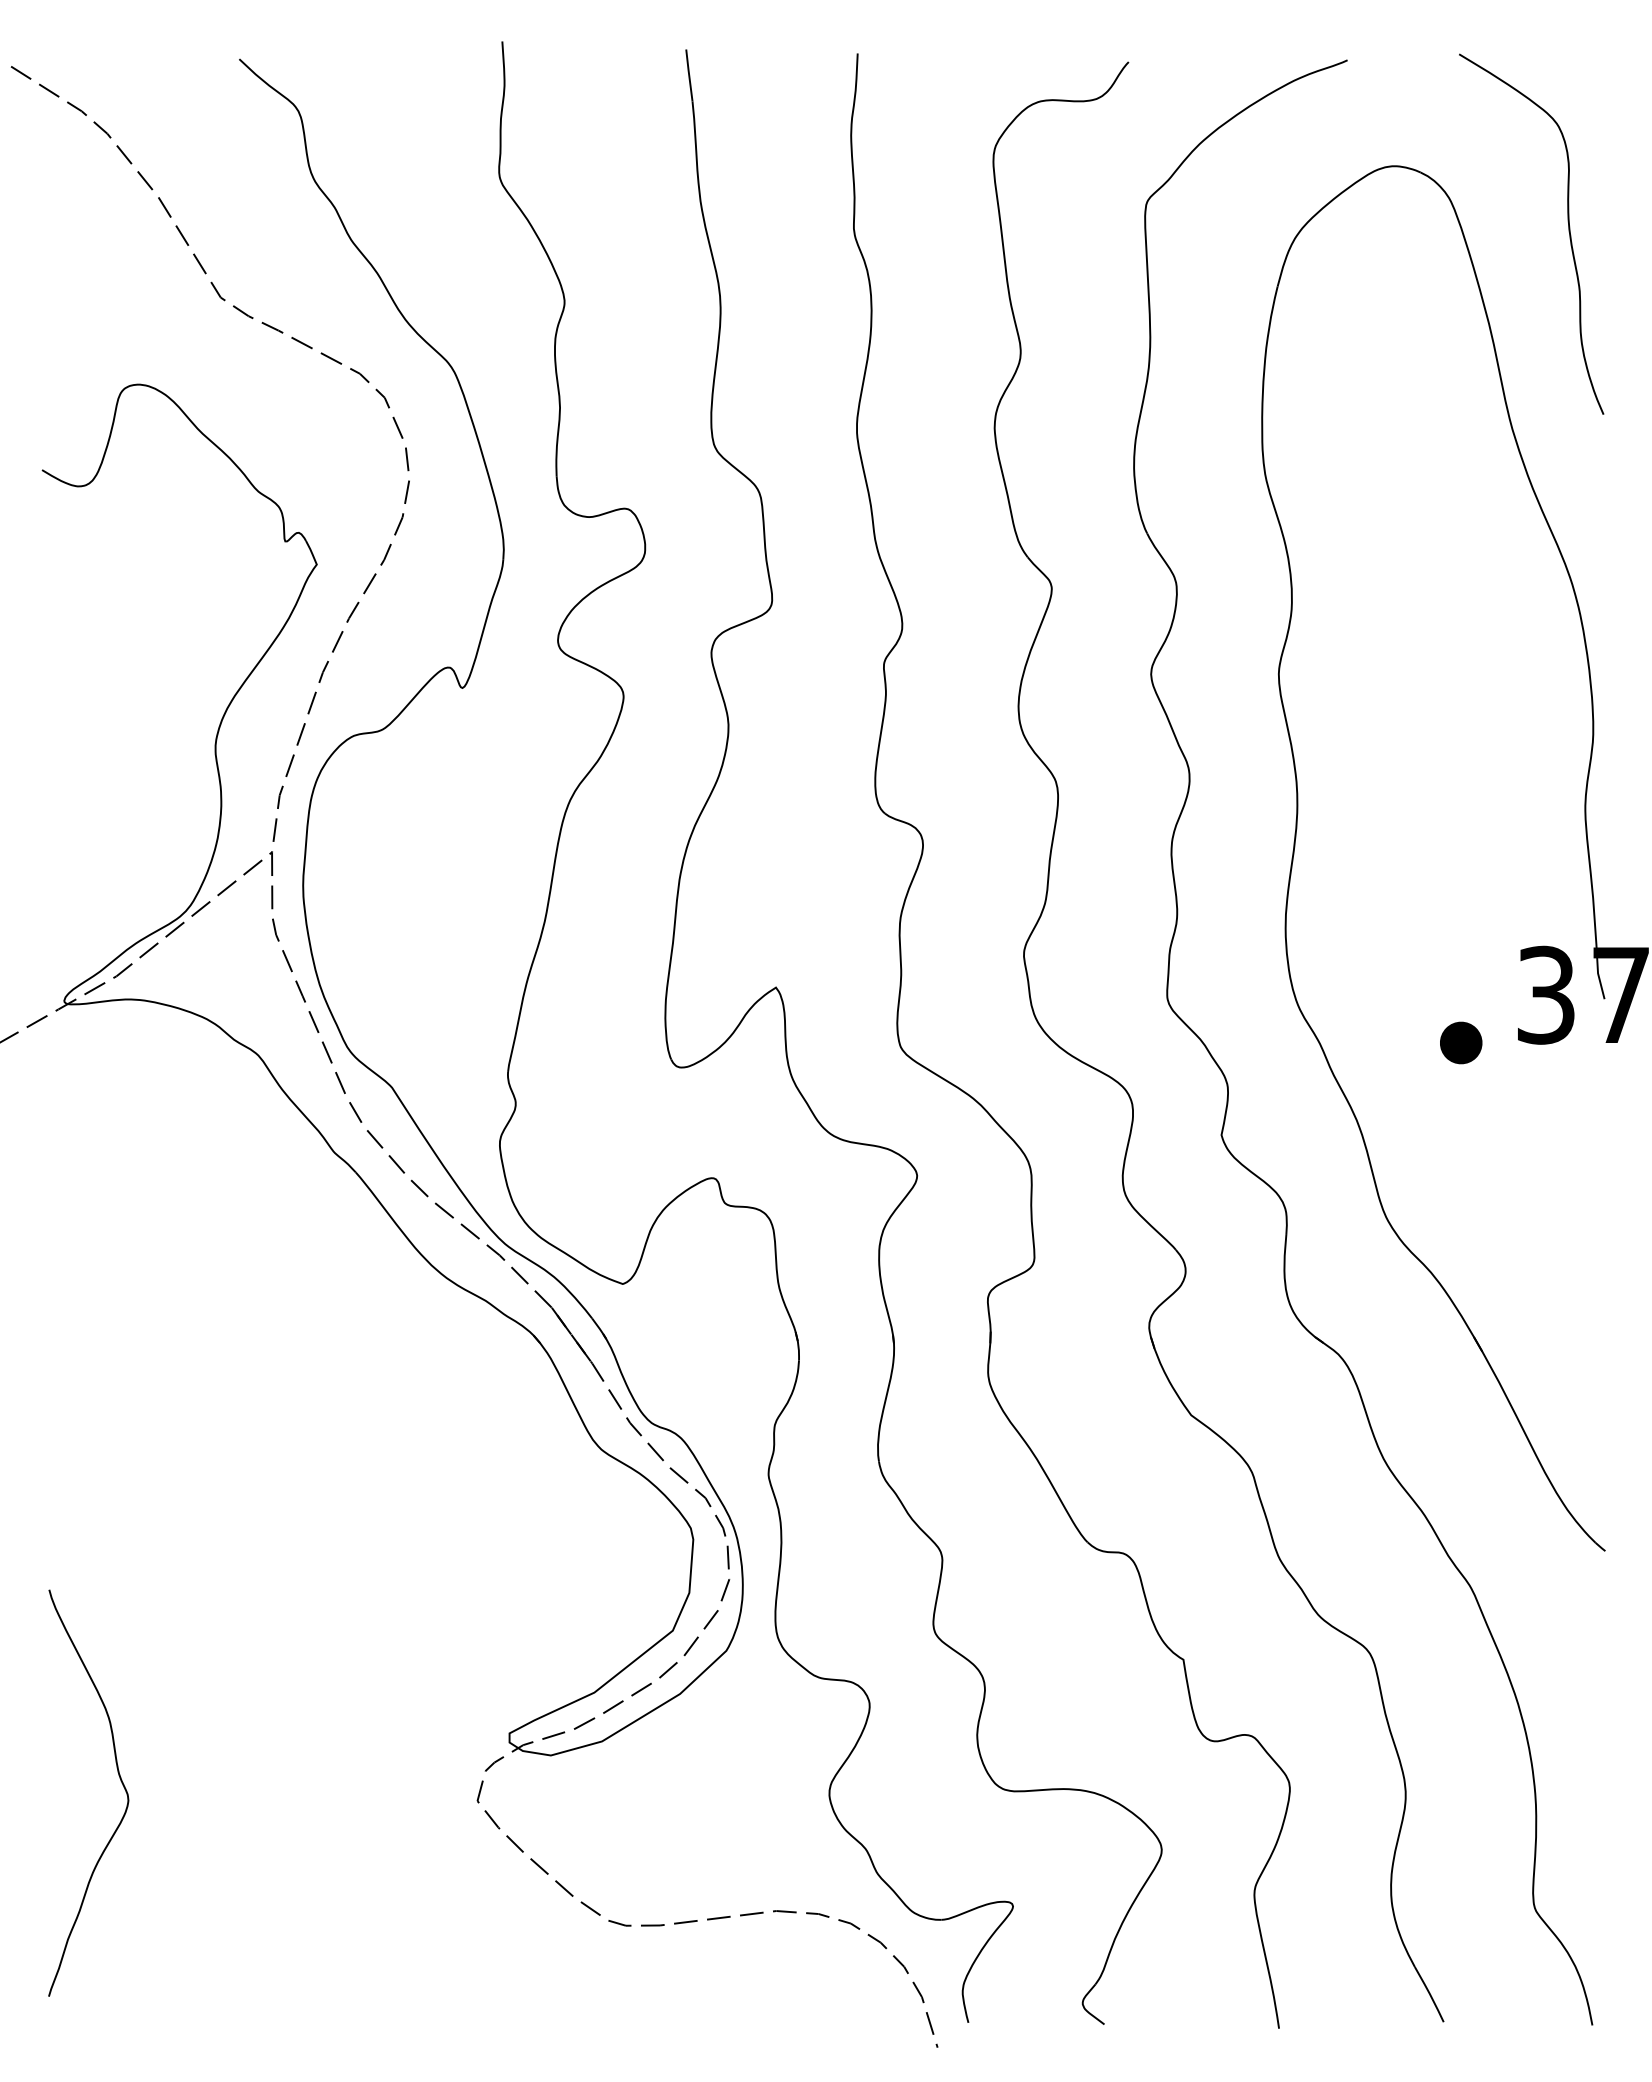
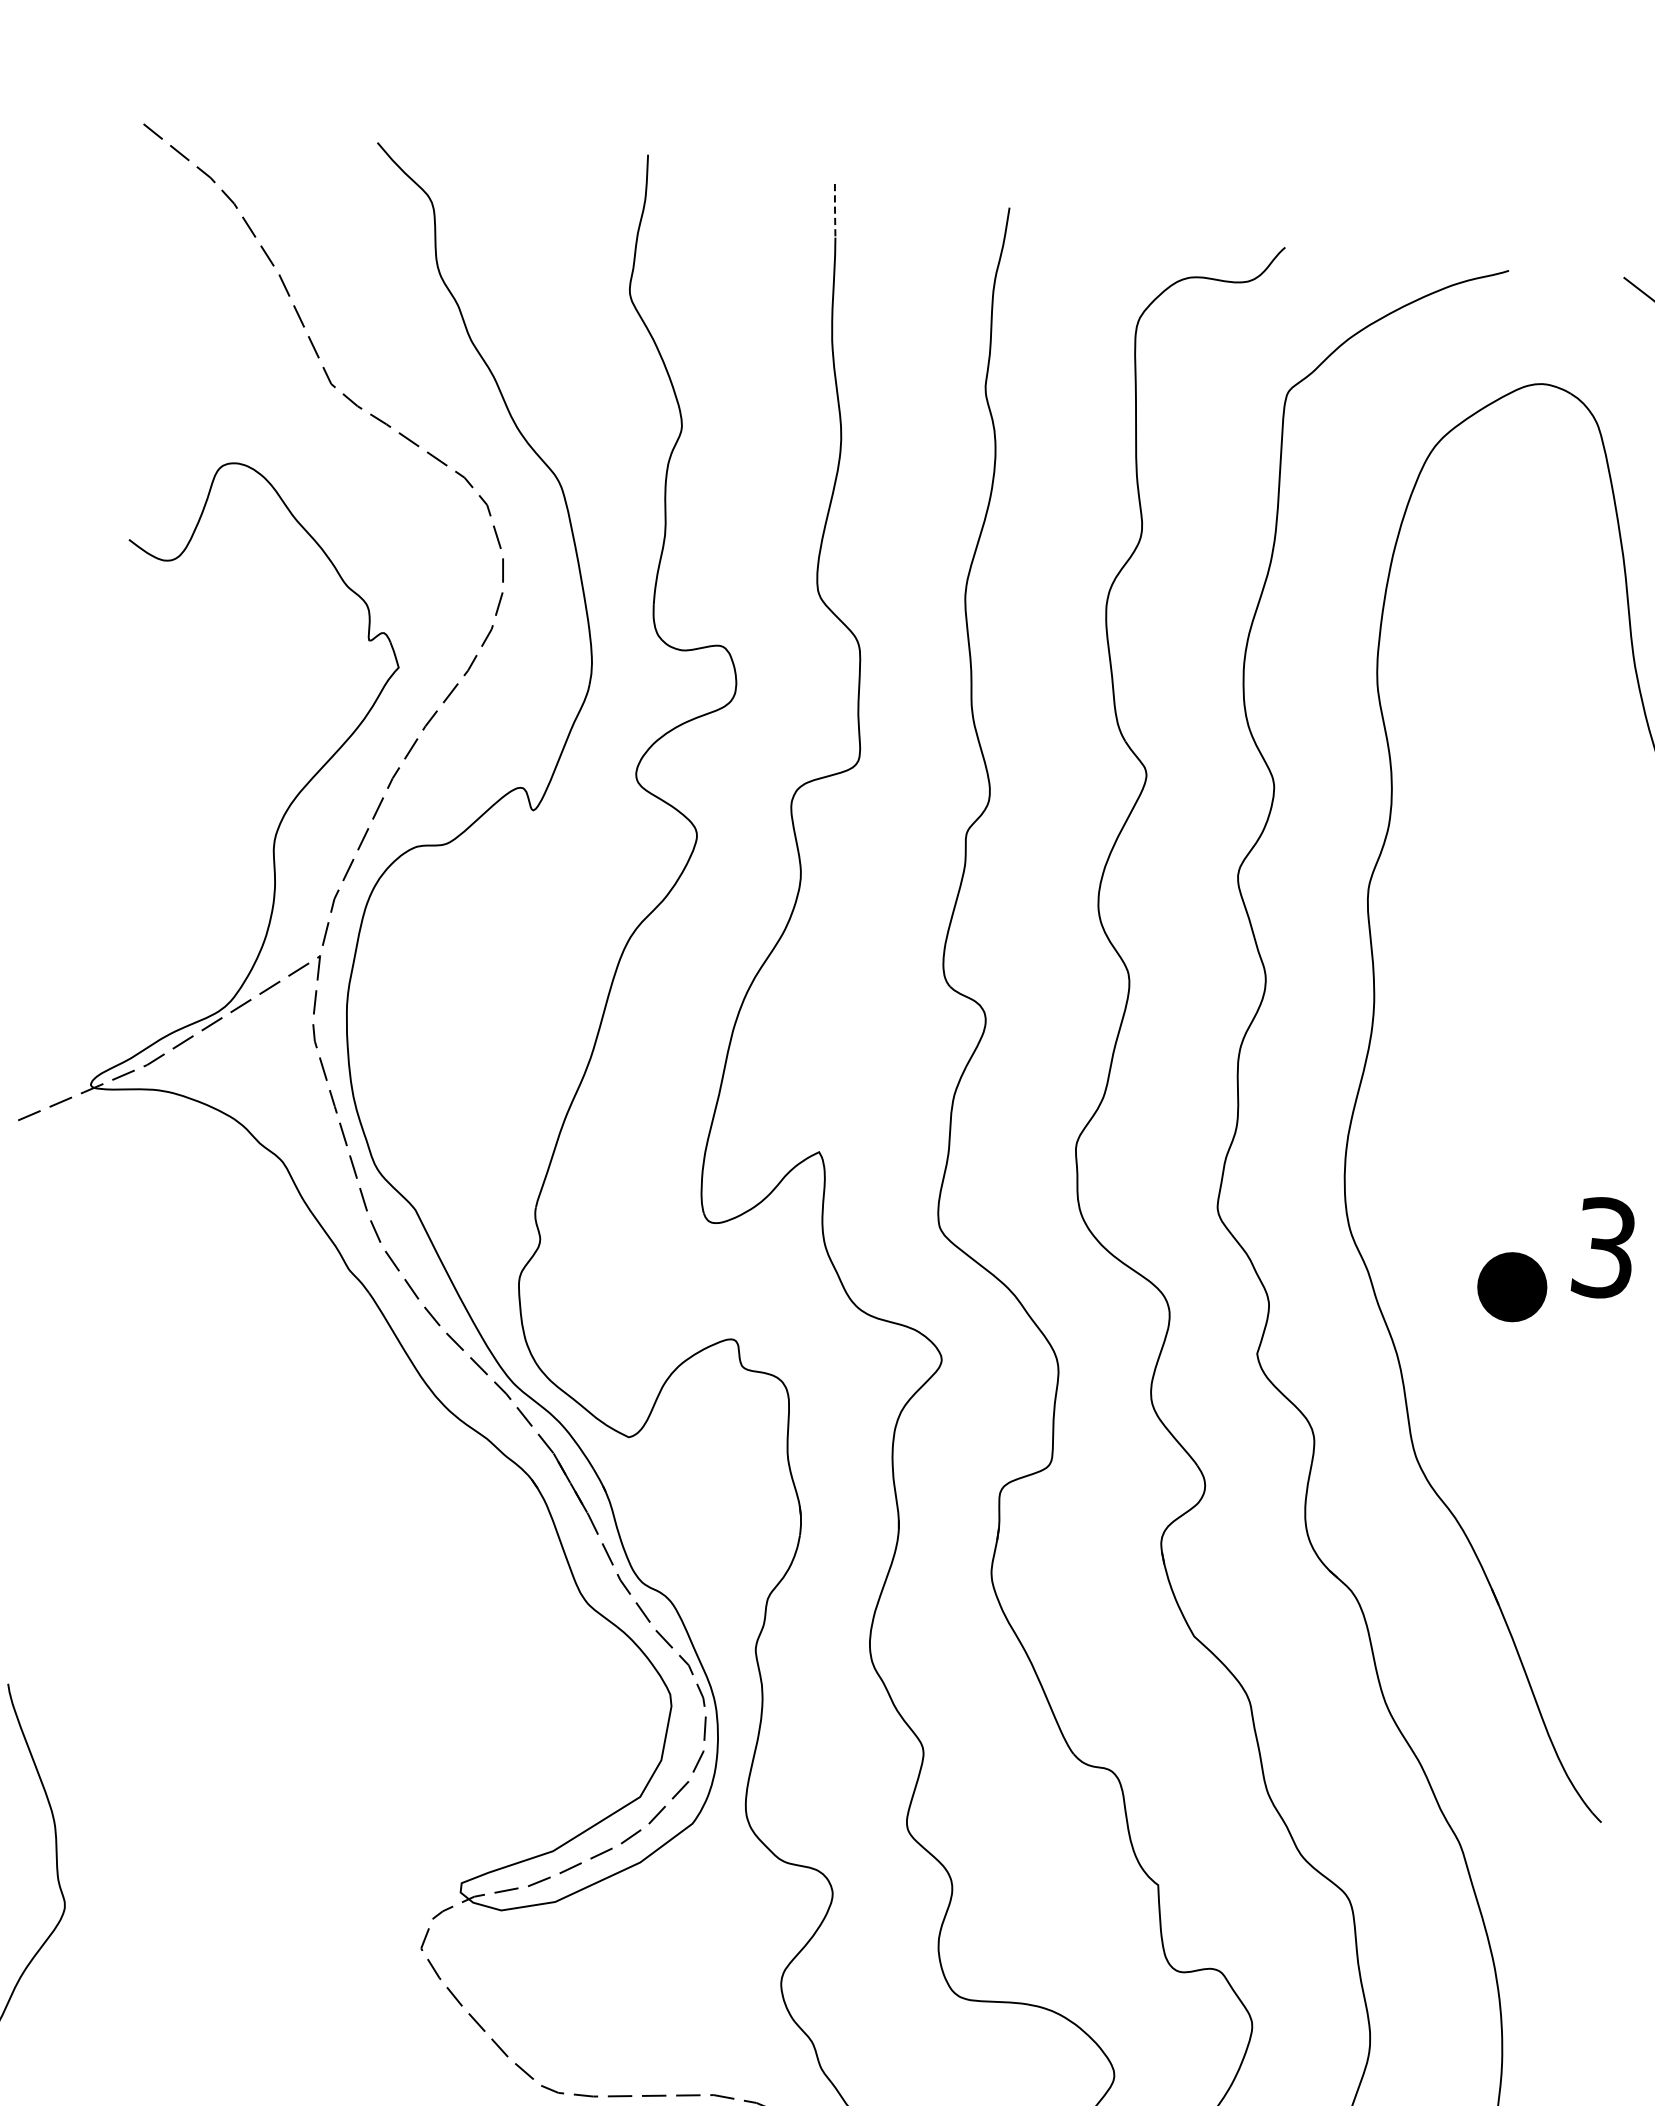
line: (689, 75) -> (835, 210), solid -> dashed
part: (1461, 1042) -> (1512, 1286), size x1.6

